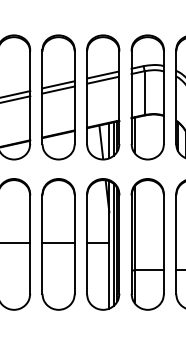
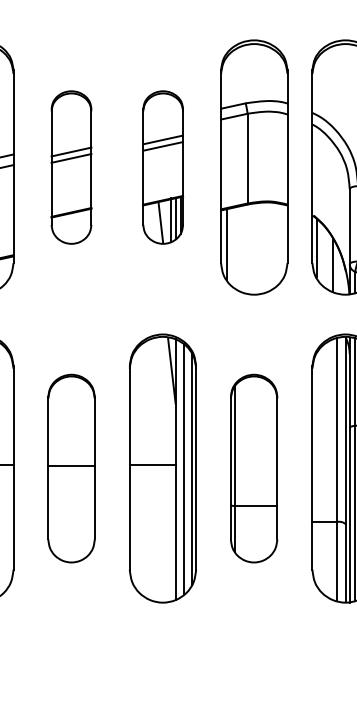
part: (58, 97) -> (71, 167), size x0.6
part: (103, 97) -> (163, 167), size x0.6
part: (58, 244) -> (71, 468), size x0.7
part: (147, 244) -> (253, 468), size x0.7

